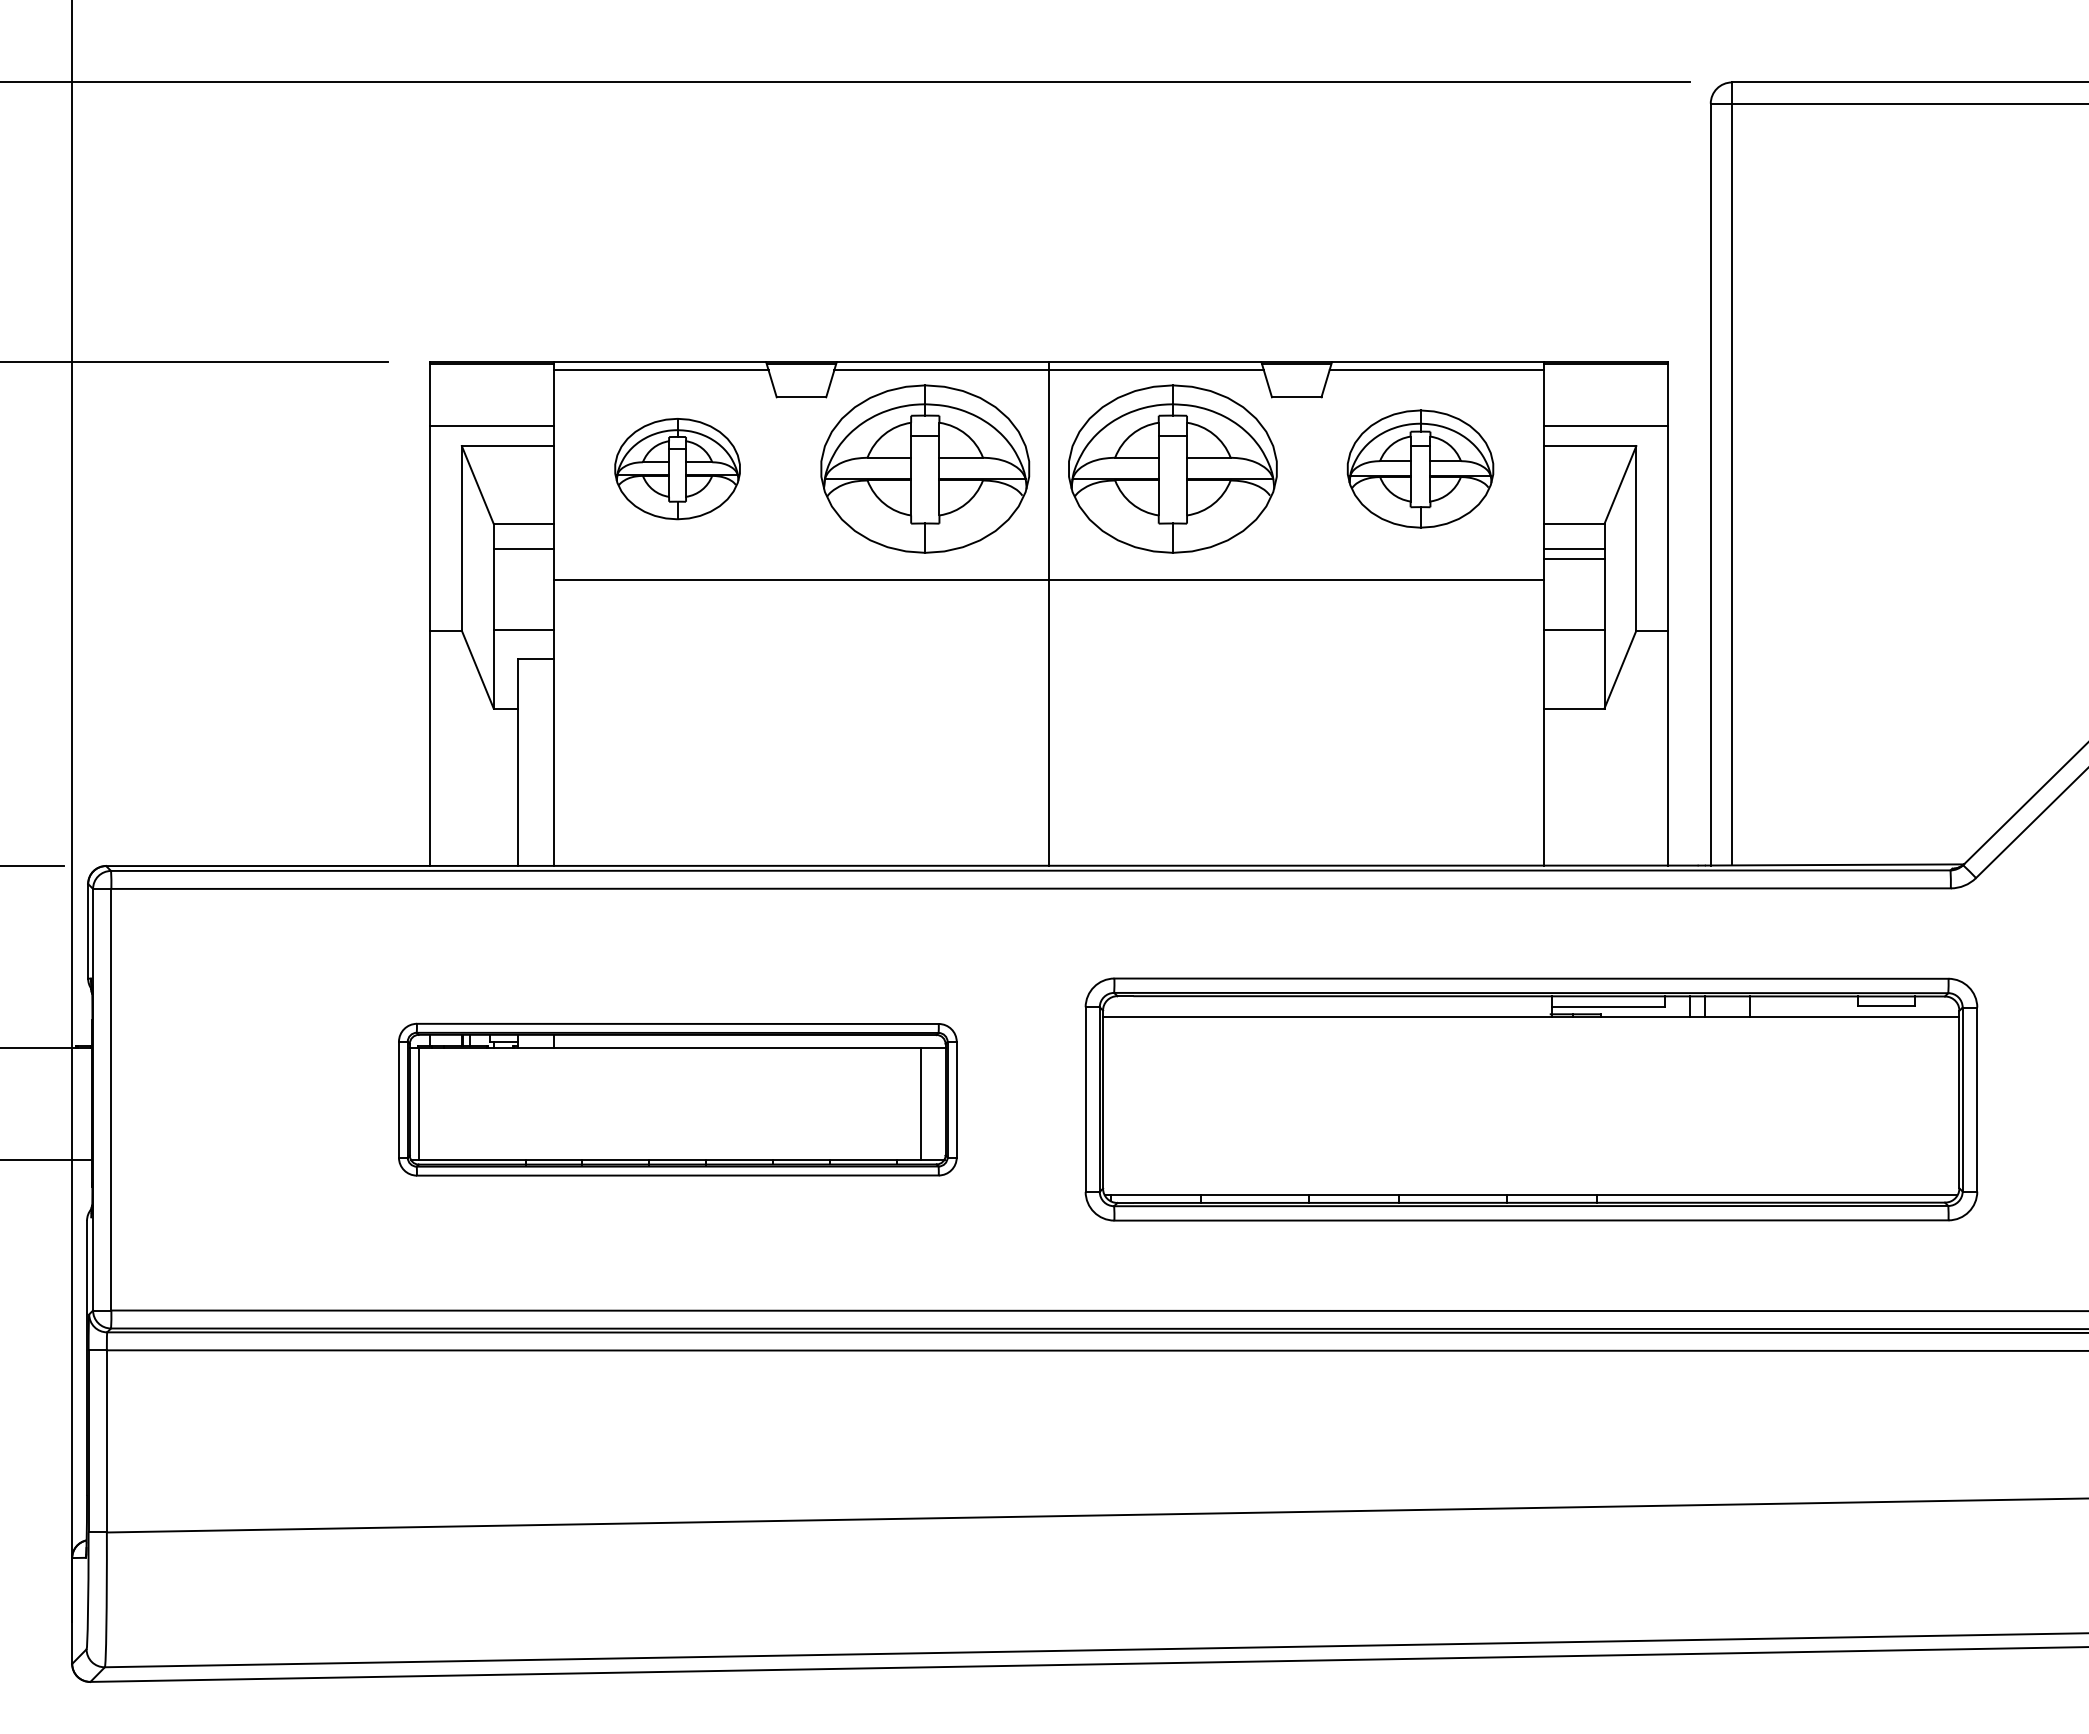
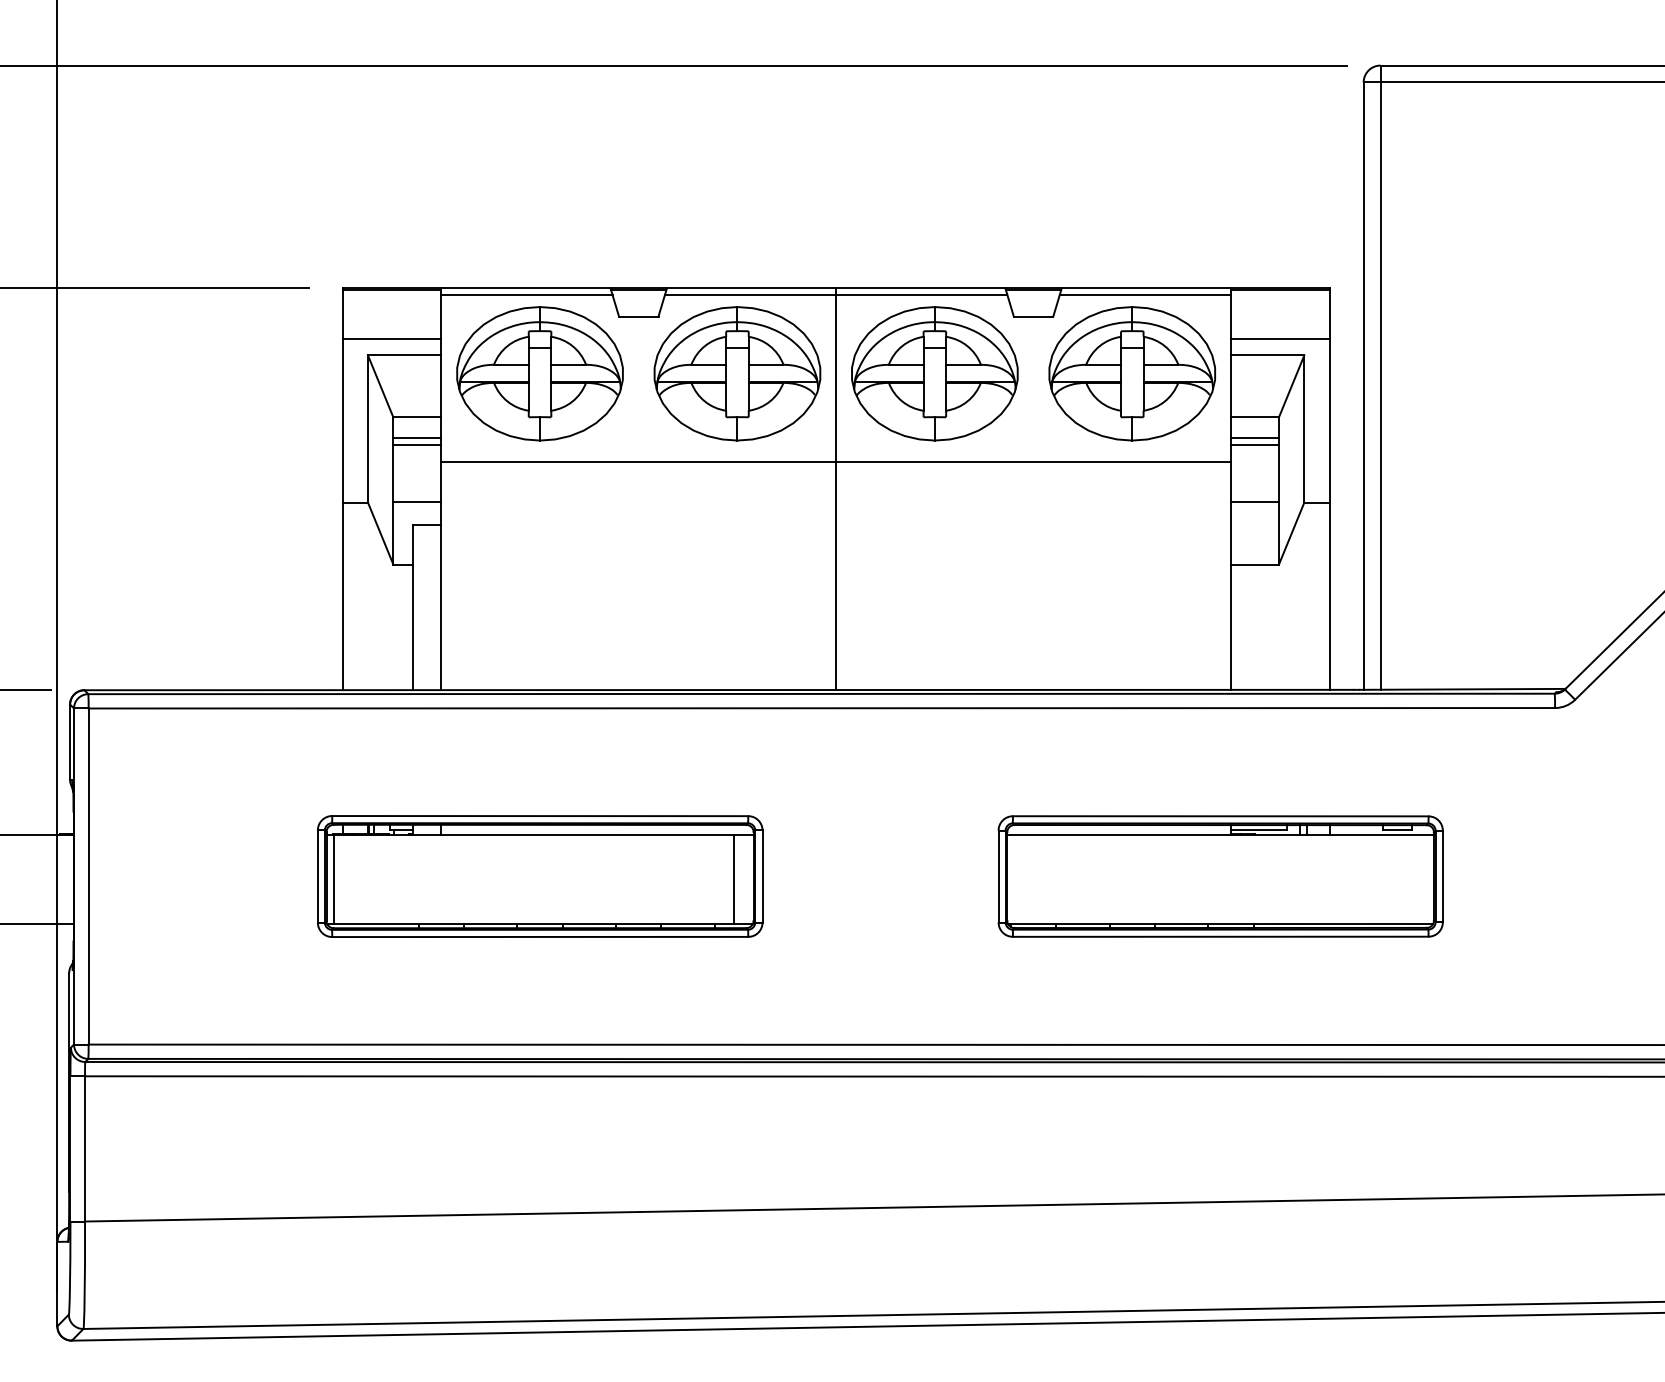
part: (677, 468) -> (539, 373), size x1.67
part: (1420, 468) -> (1132, 373), size x1.43
line: (523, 558) -> (417, 445), added
part: (1531, 1099) -> (1220, 876), size x0.62

